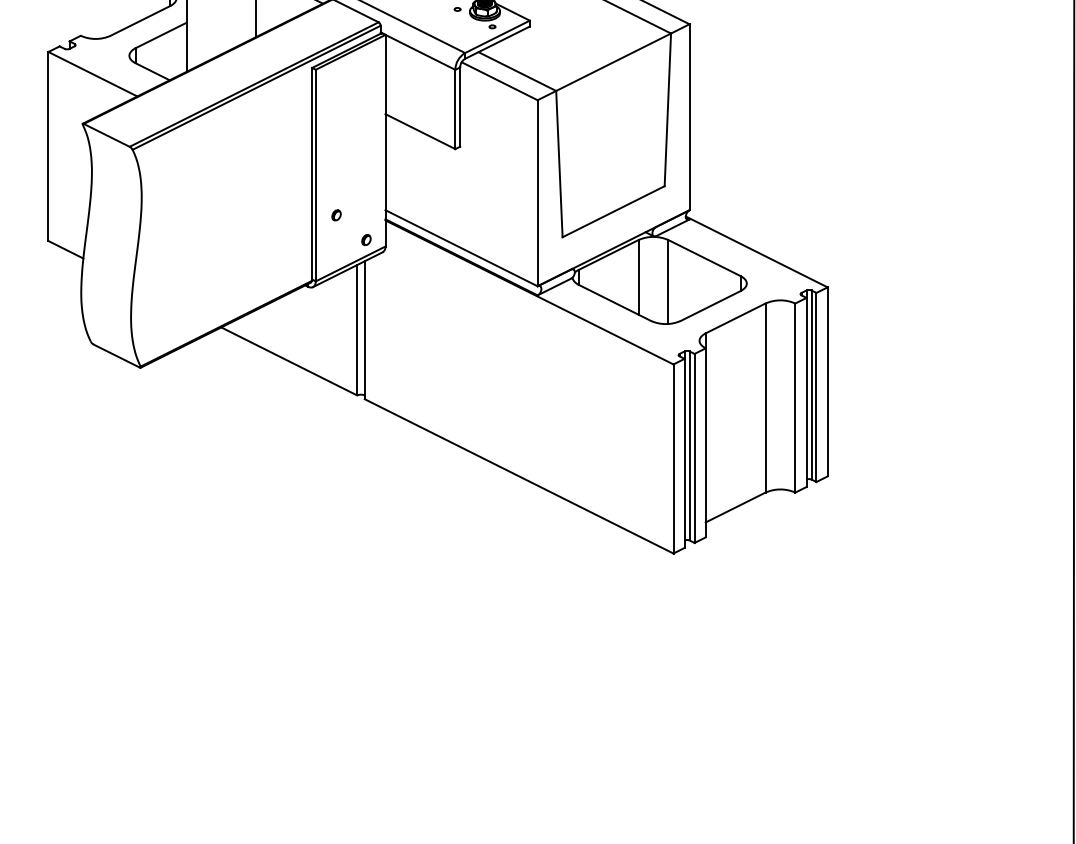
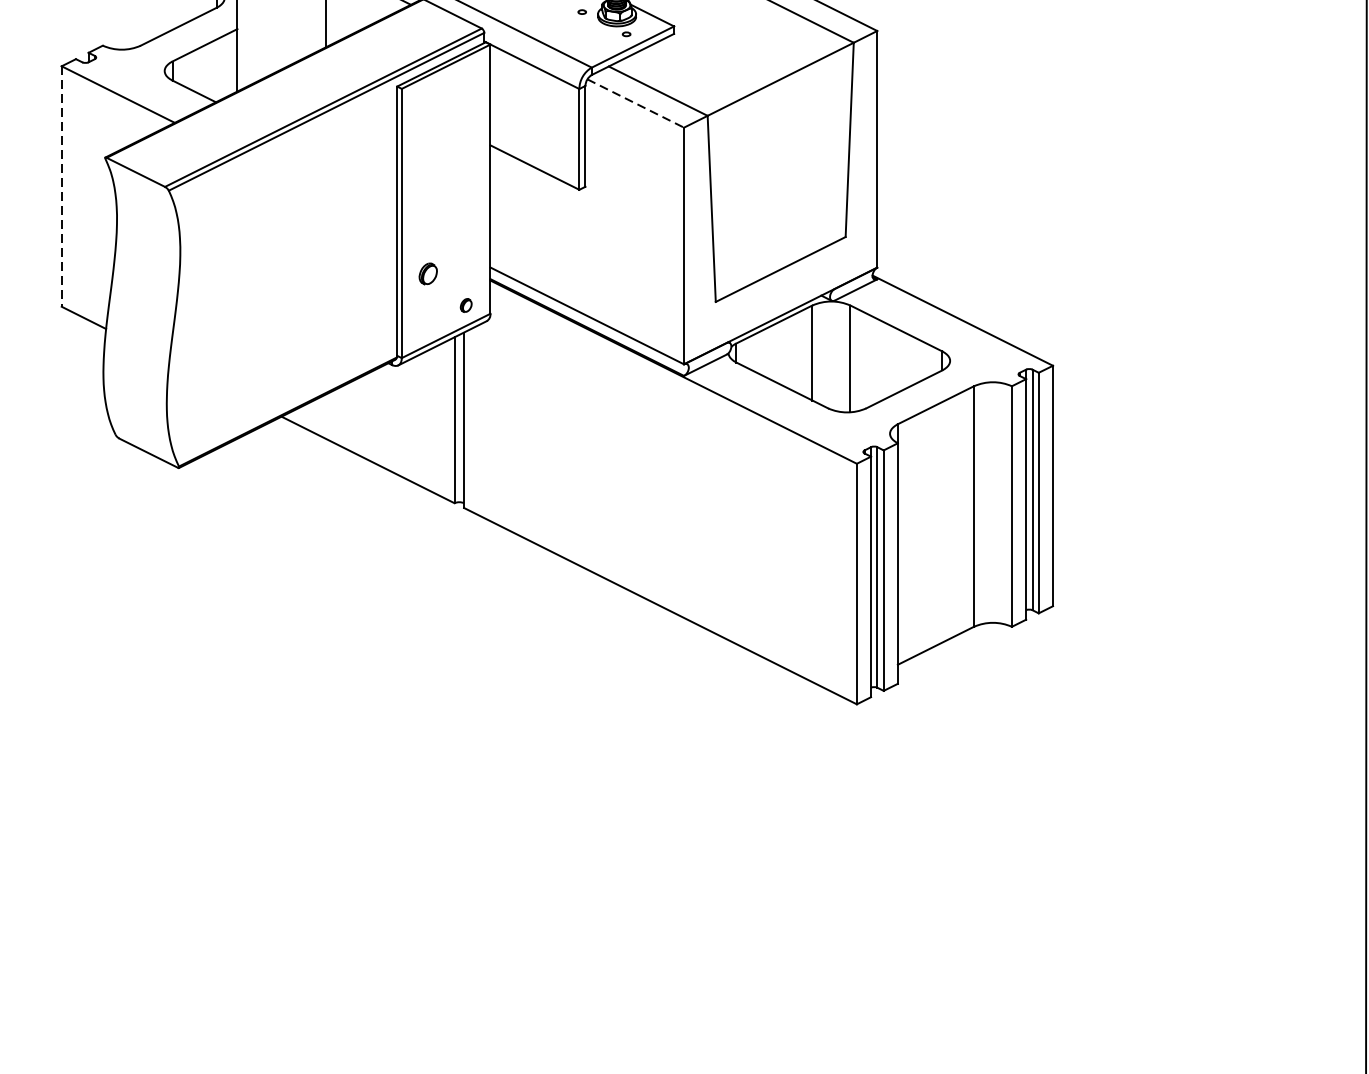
line: (500, 81) -> (636, 103), solid -> dashed
line: (48, 146) -> (61, 186), solid -> dashed
part: (336, 215) -> (428, 274), size x1.6

